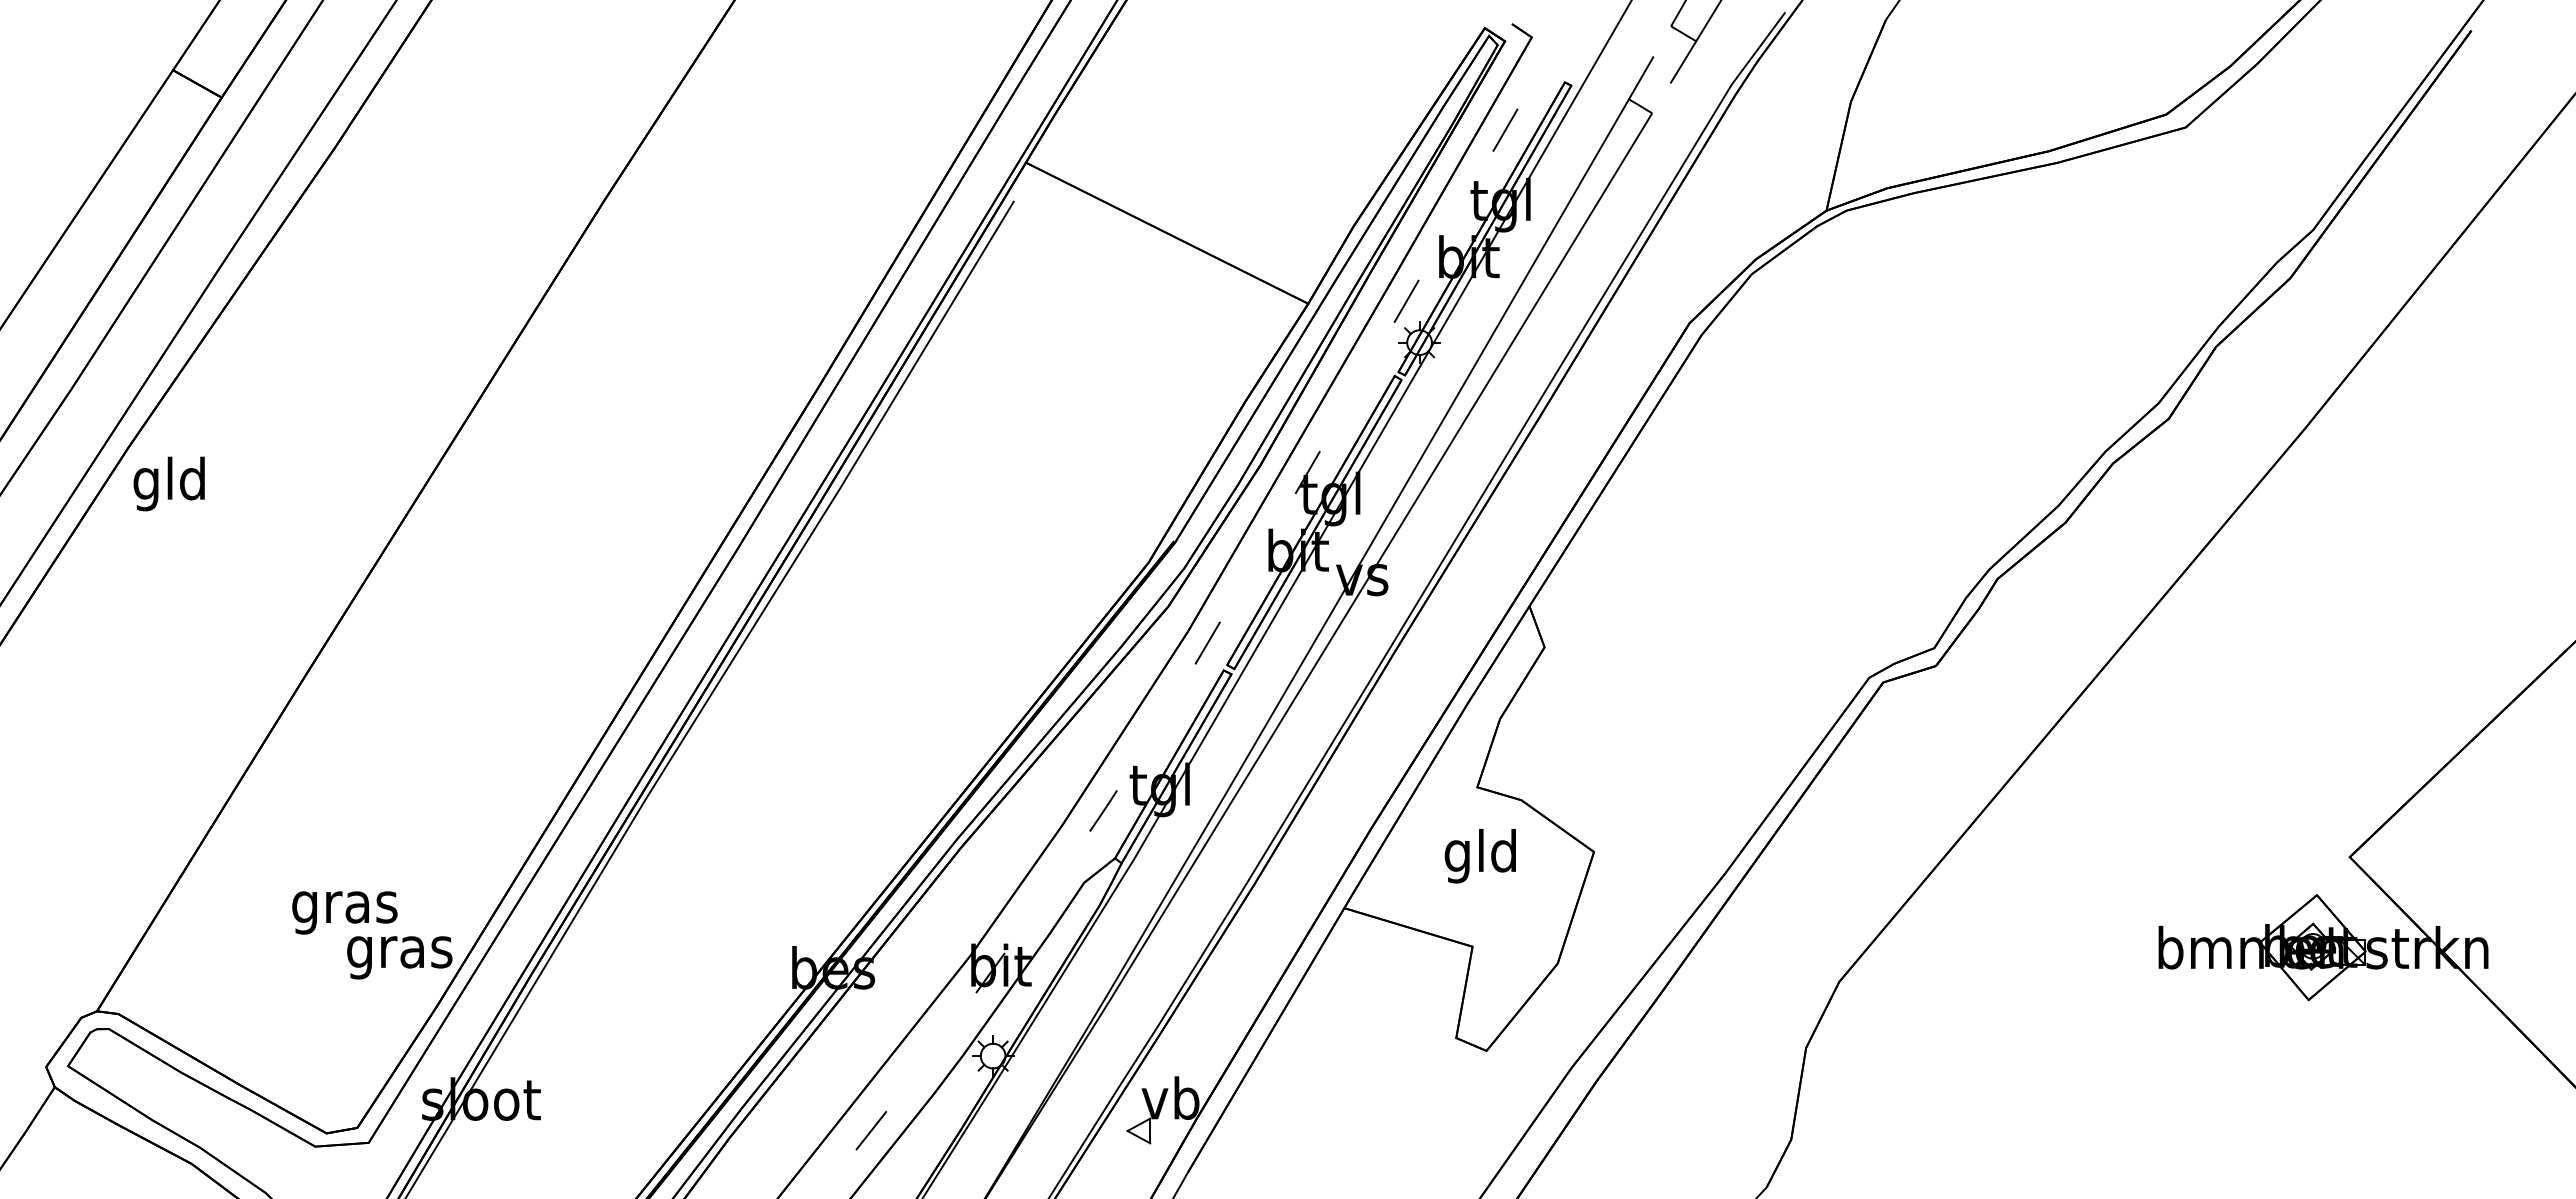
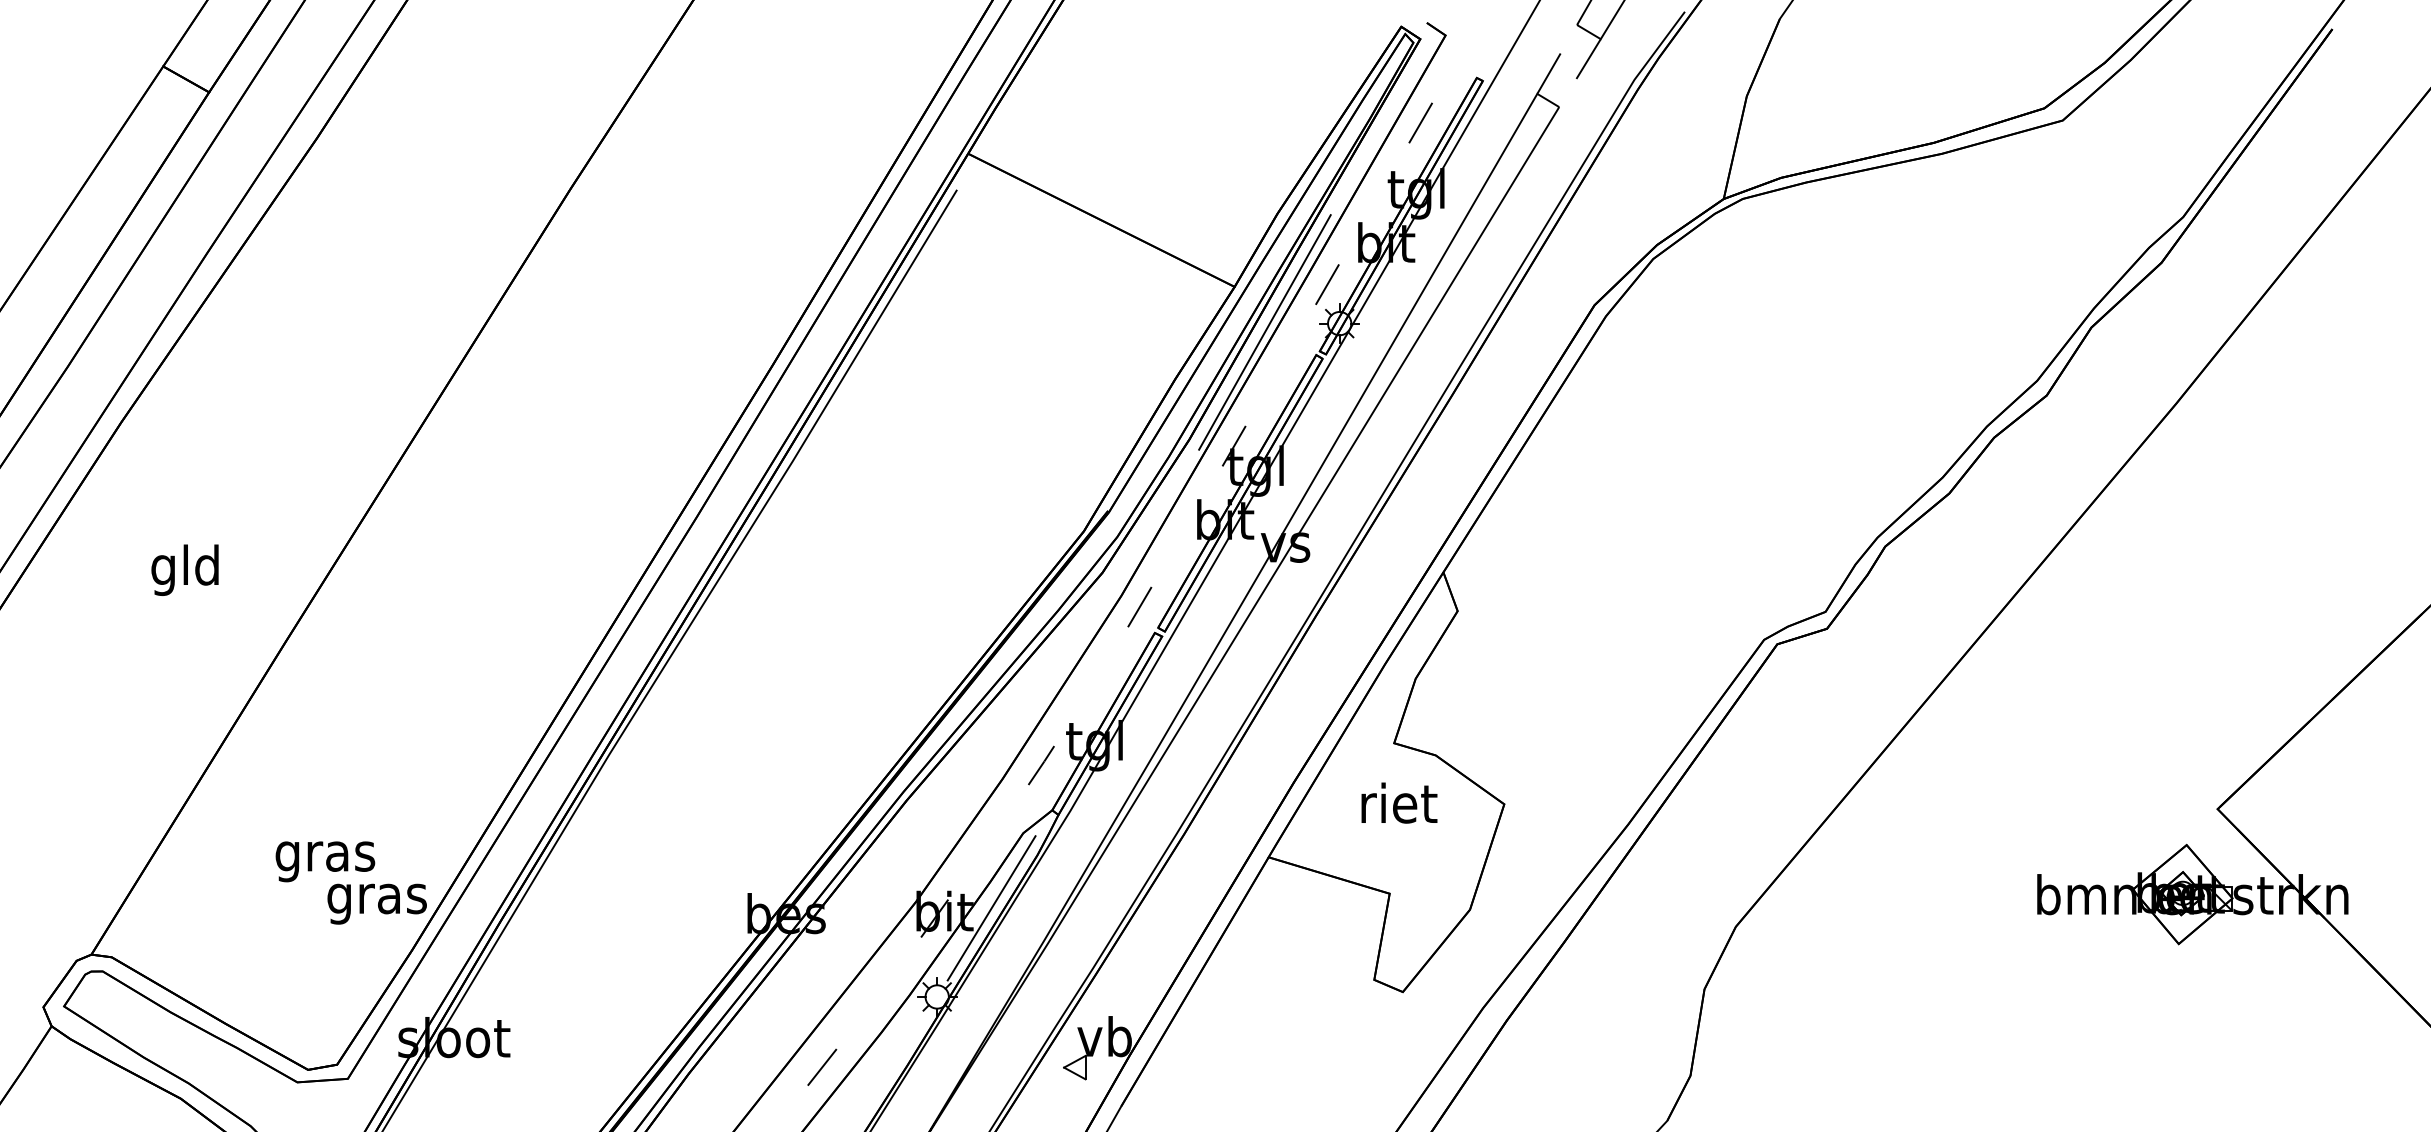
line: (1340, 351) -> (1265, 331), added
text: (168, 483) -> (184, 569), moved
text: (1482, 856) -> (1399, 808), gld -> riet
line: (1050, 961) -> (991, 907), added

